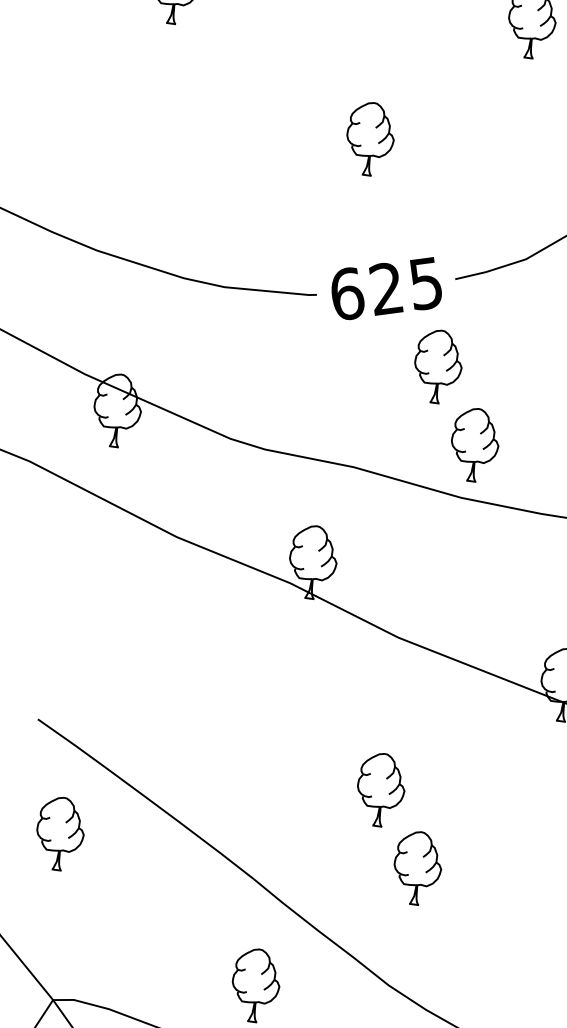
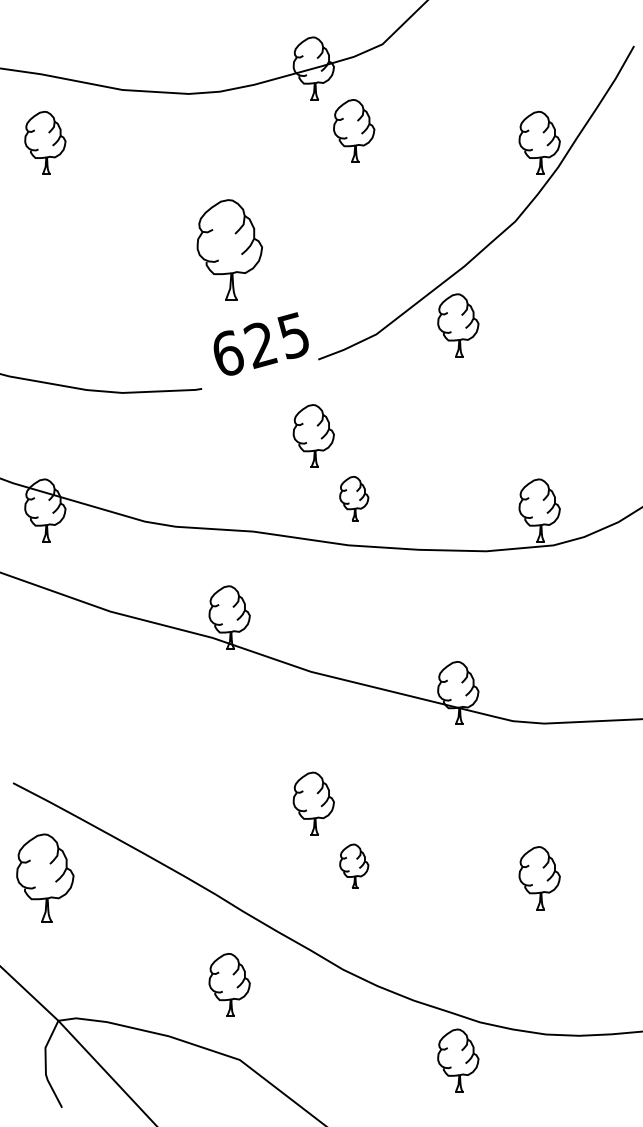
part: (370, 138) -> (229, 249), size x1.6
text: (386, 287) -> (260, 343), moved
part: (475, 444) -> (354, 498), size x0.7
part: (60, 834) -> (45, 878), size x1.4
part: (418, 868) -> (354, 866), size x0.7

